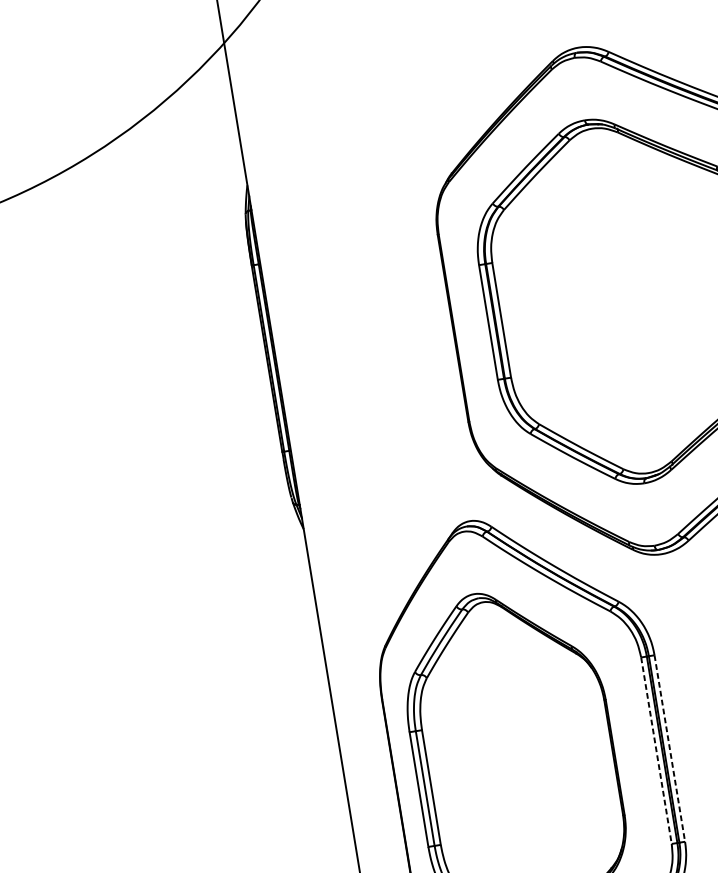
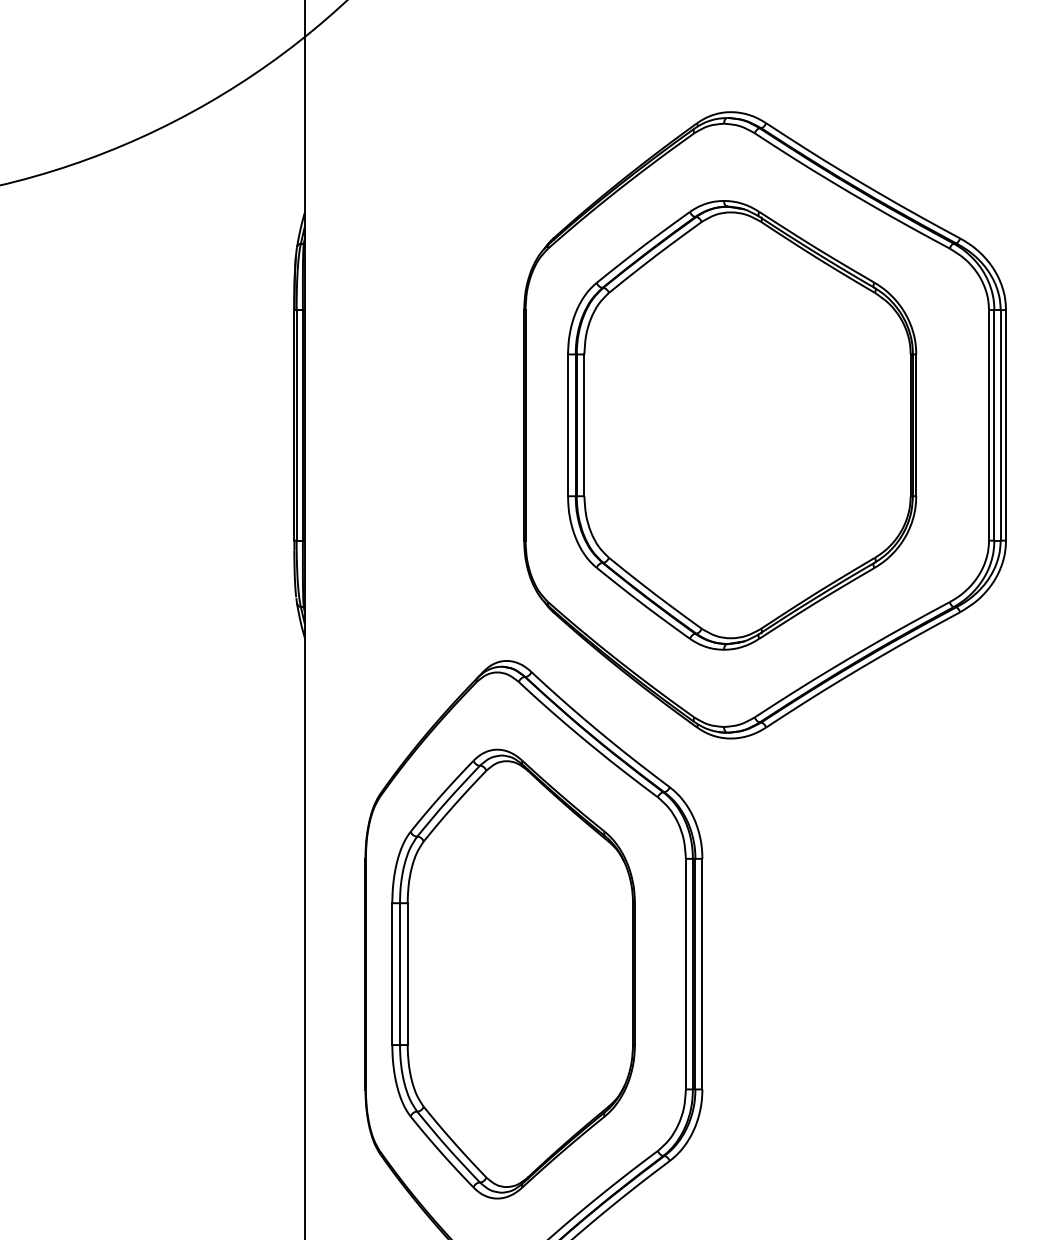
line: (669, 748) -> (702, 974), dashed -> solid
line: (656, 751) -> (685, 974), dashed -> solid

